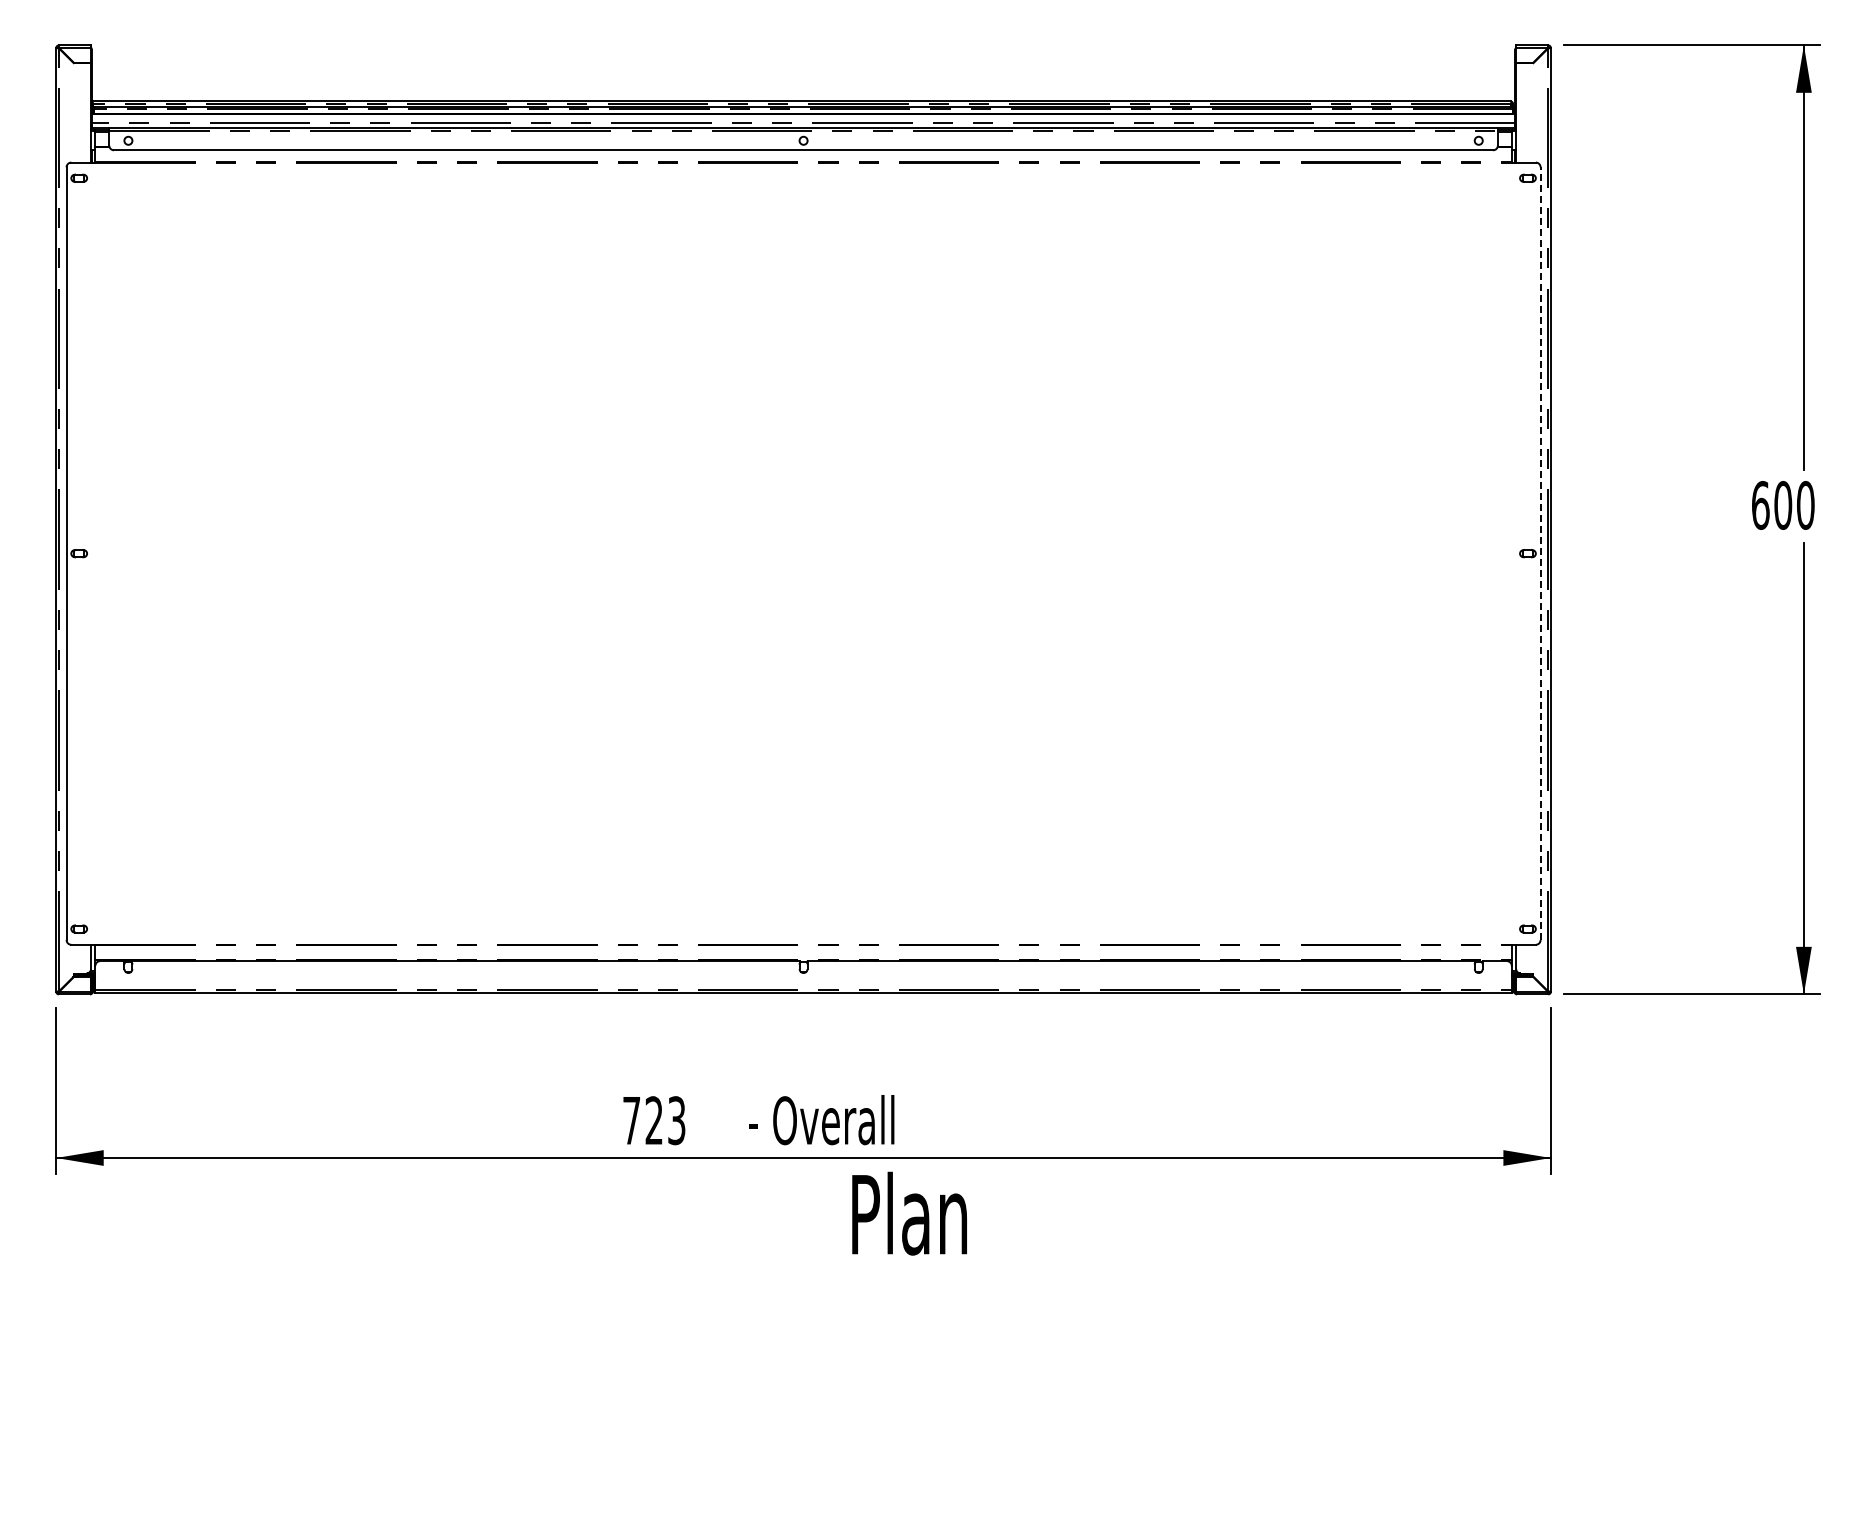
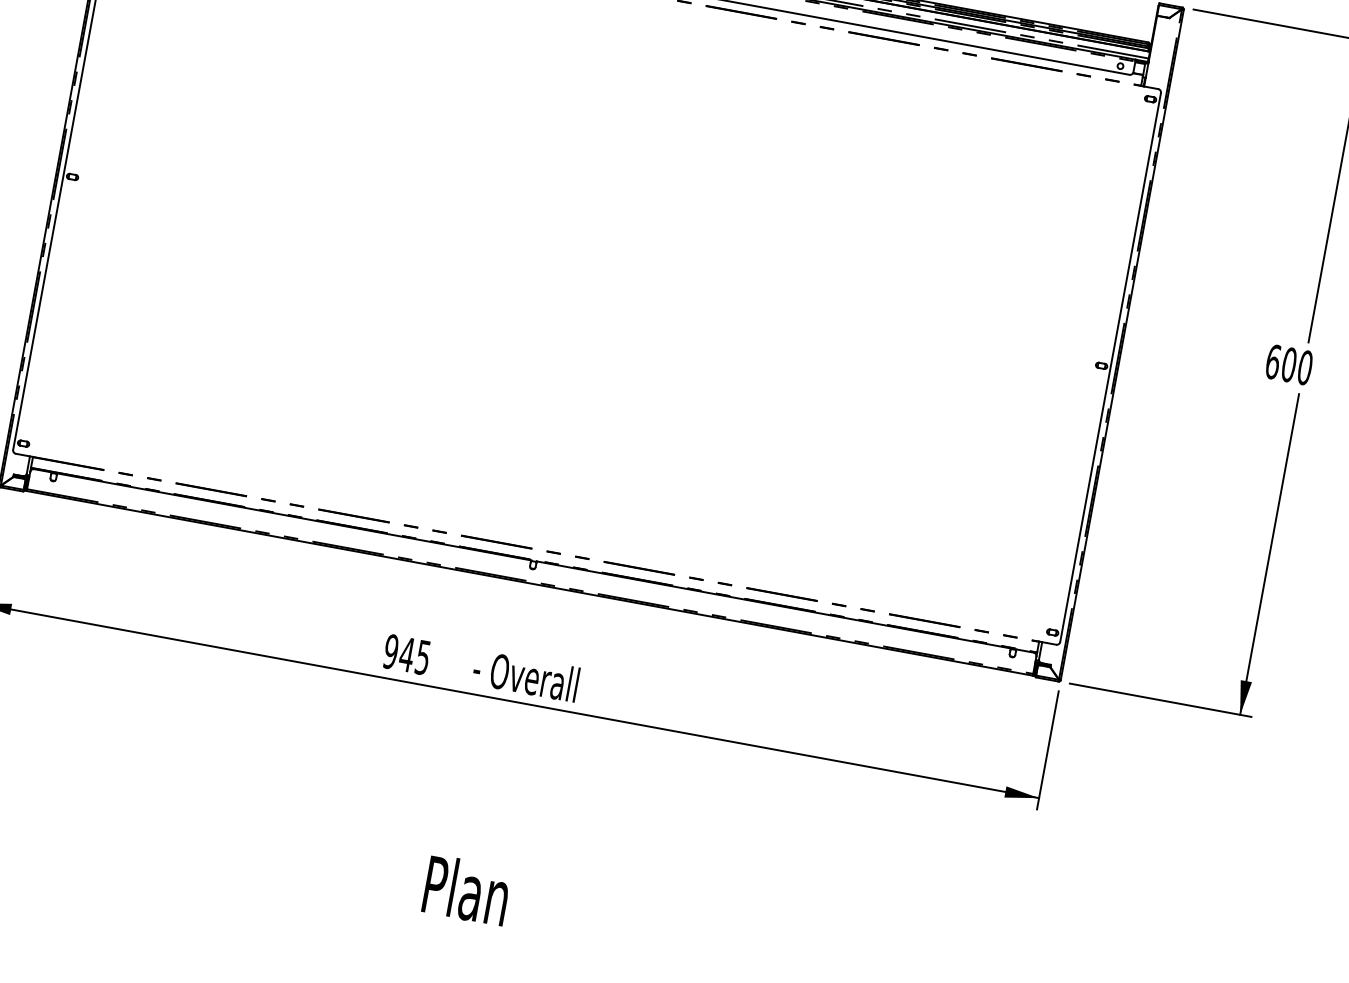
line: (1540, 553) -> (1110, 367), dashed -> solid
text: (653, 1120) -> (406, 654), 723 -> 945
text: (909, 1213) -> (466, 890), moved

